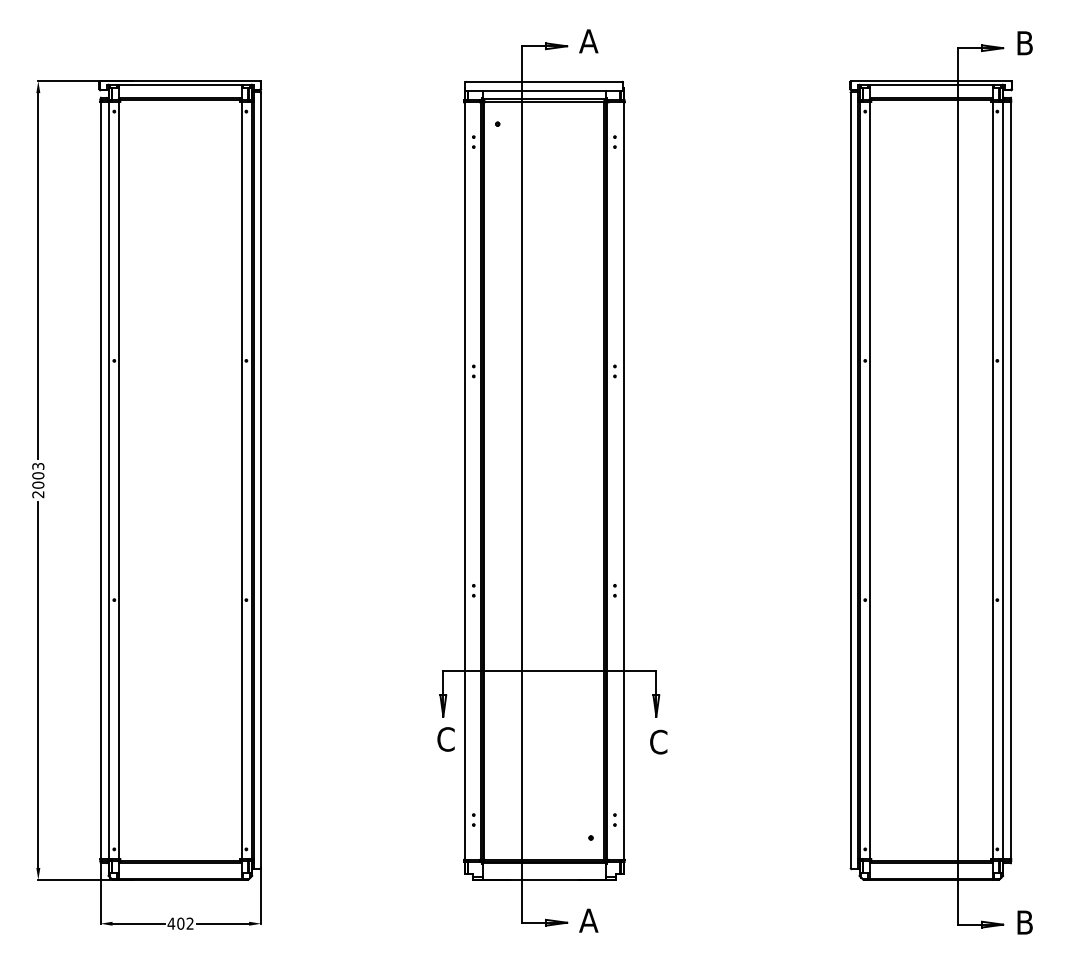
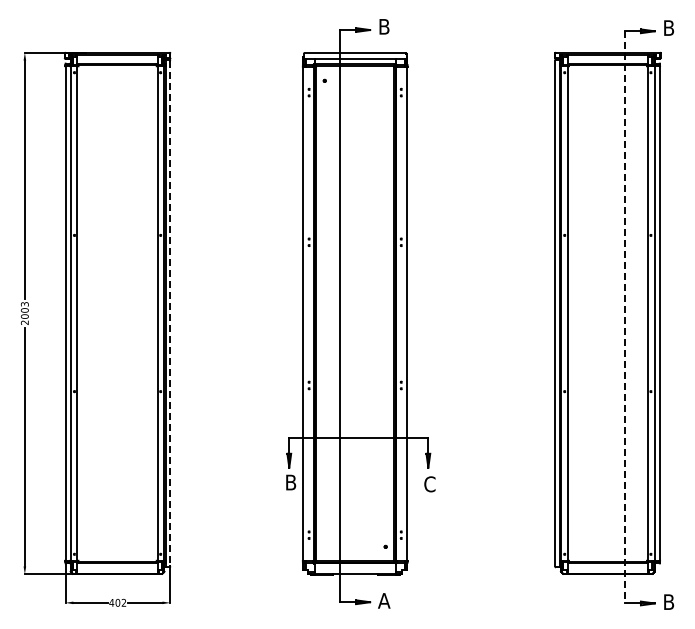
text: (589, 40) -> (384, 26), A -> B
line: (261, 480) -> (170, 313), solid -> dashed
line: (958, 486) -> (625, 317), solid -> dashed
text: (445, 739) -> (290, 482), C -> B

